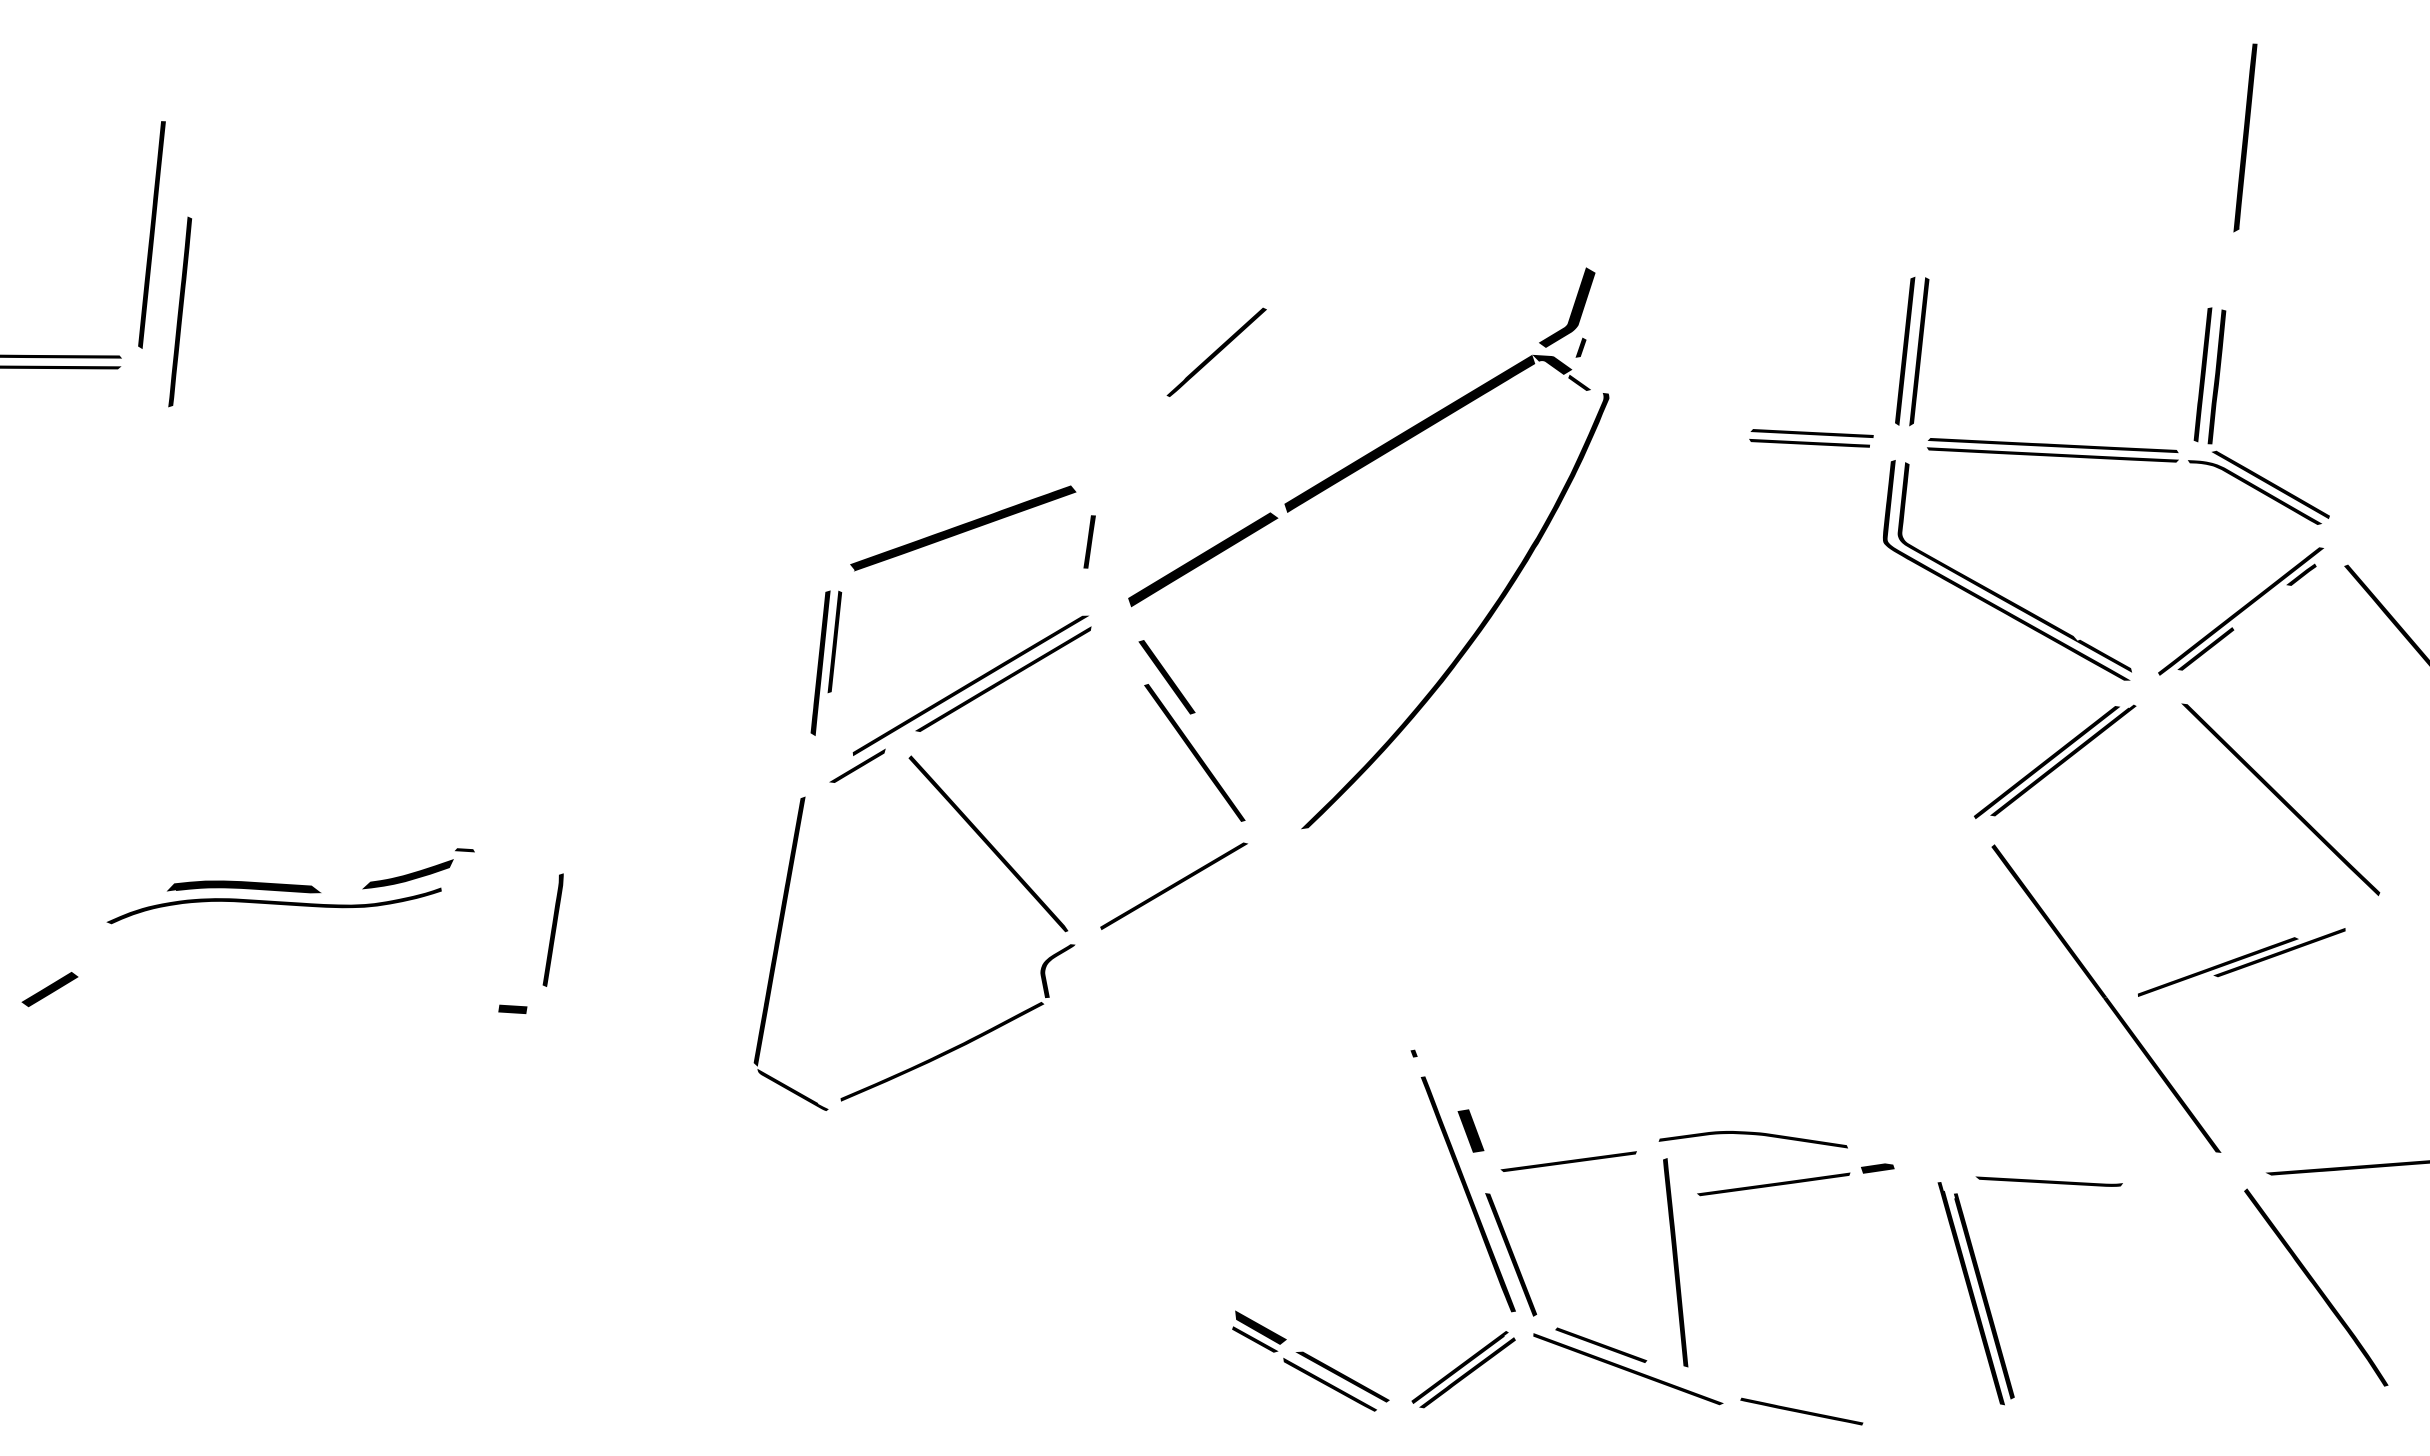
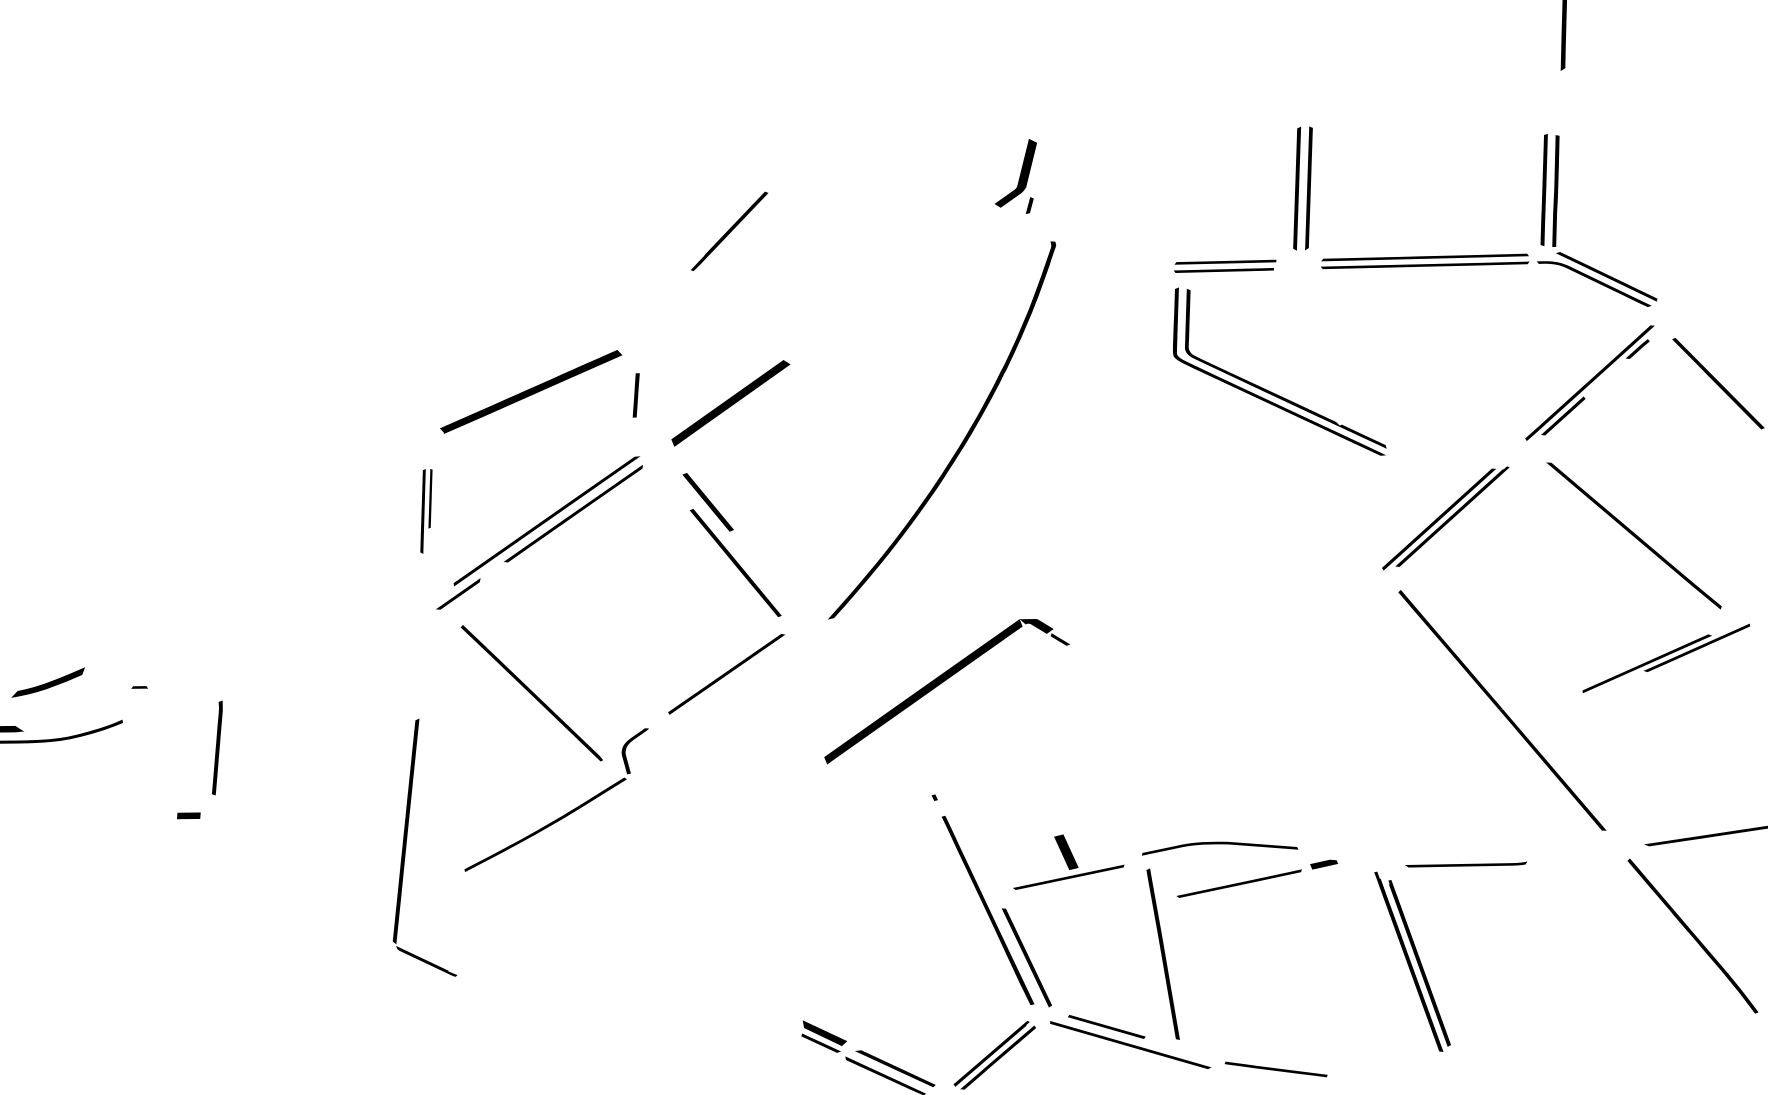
part: (1431, 426) -> (940, 684), moved
part: (1996, 592) -> (1270, 390), moved
part: (826, 662) -> (426, 510), size x0.7
part: (988, 843) -> (531, 692), moved
part: (407, 874) -> (47, 682), moved
part: (778, 951) -> (406, 848), moved
part: (2241, 962) -> (1666, 658), moved
part: (1470, 1130) -> (1065, 851), moved

